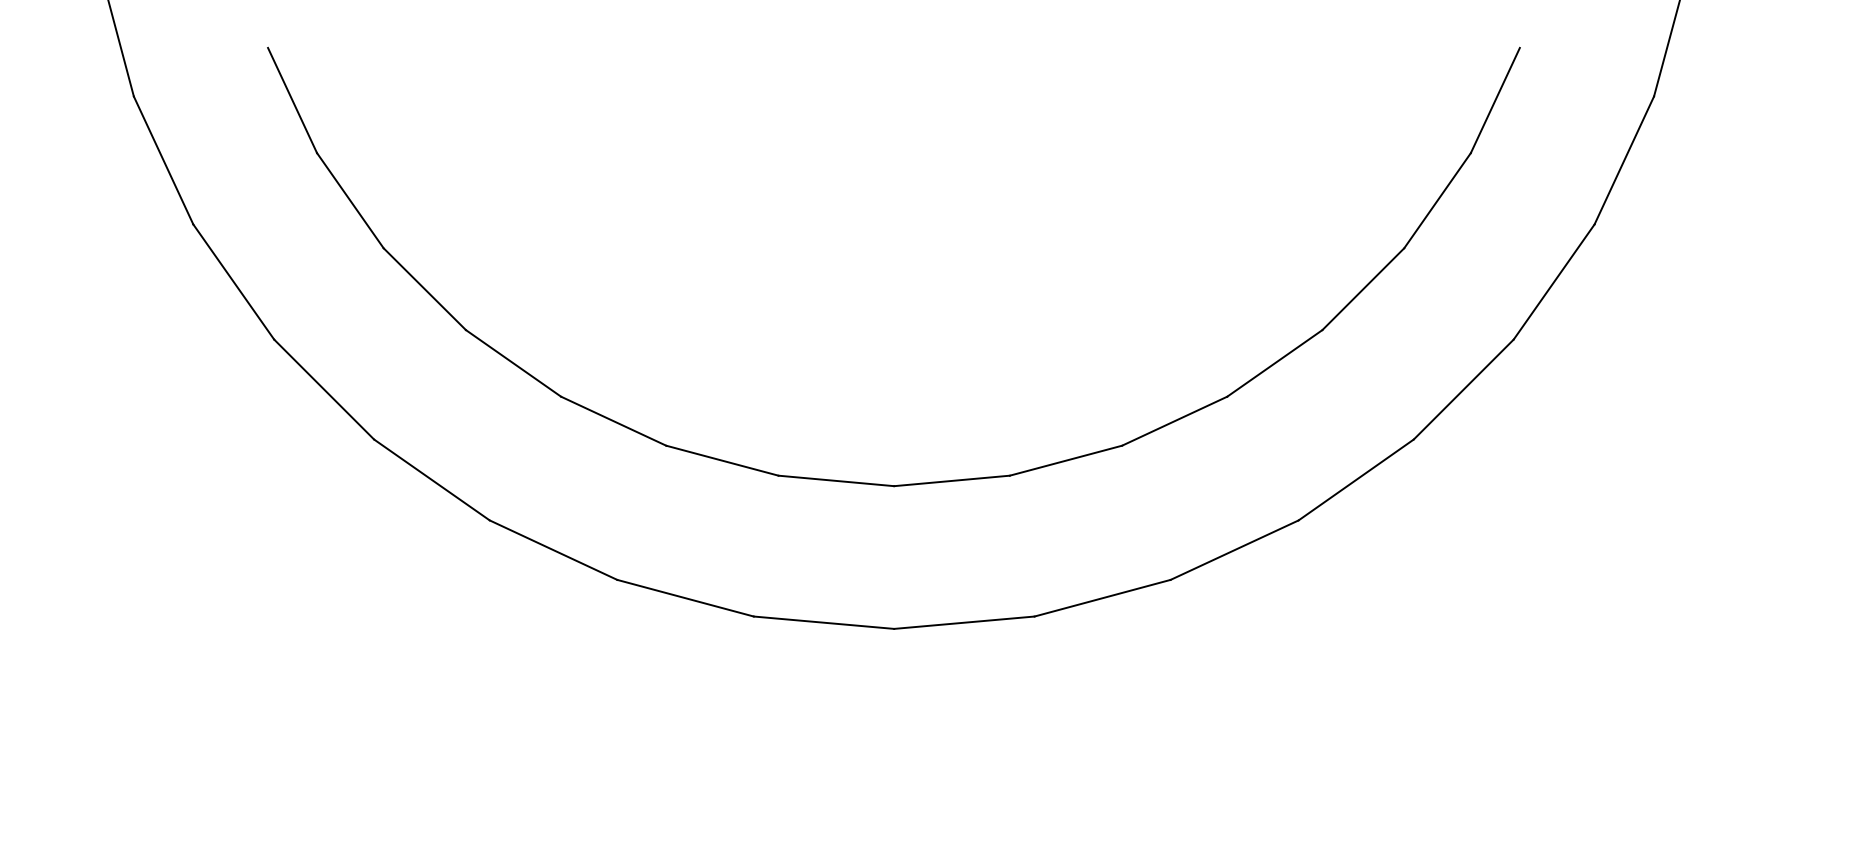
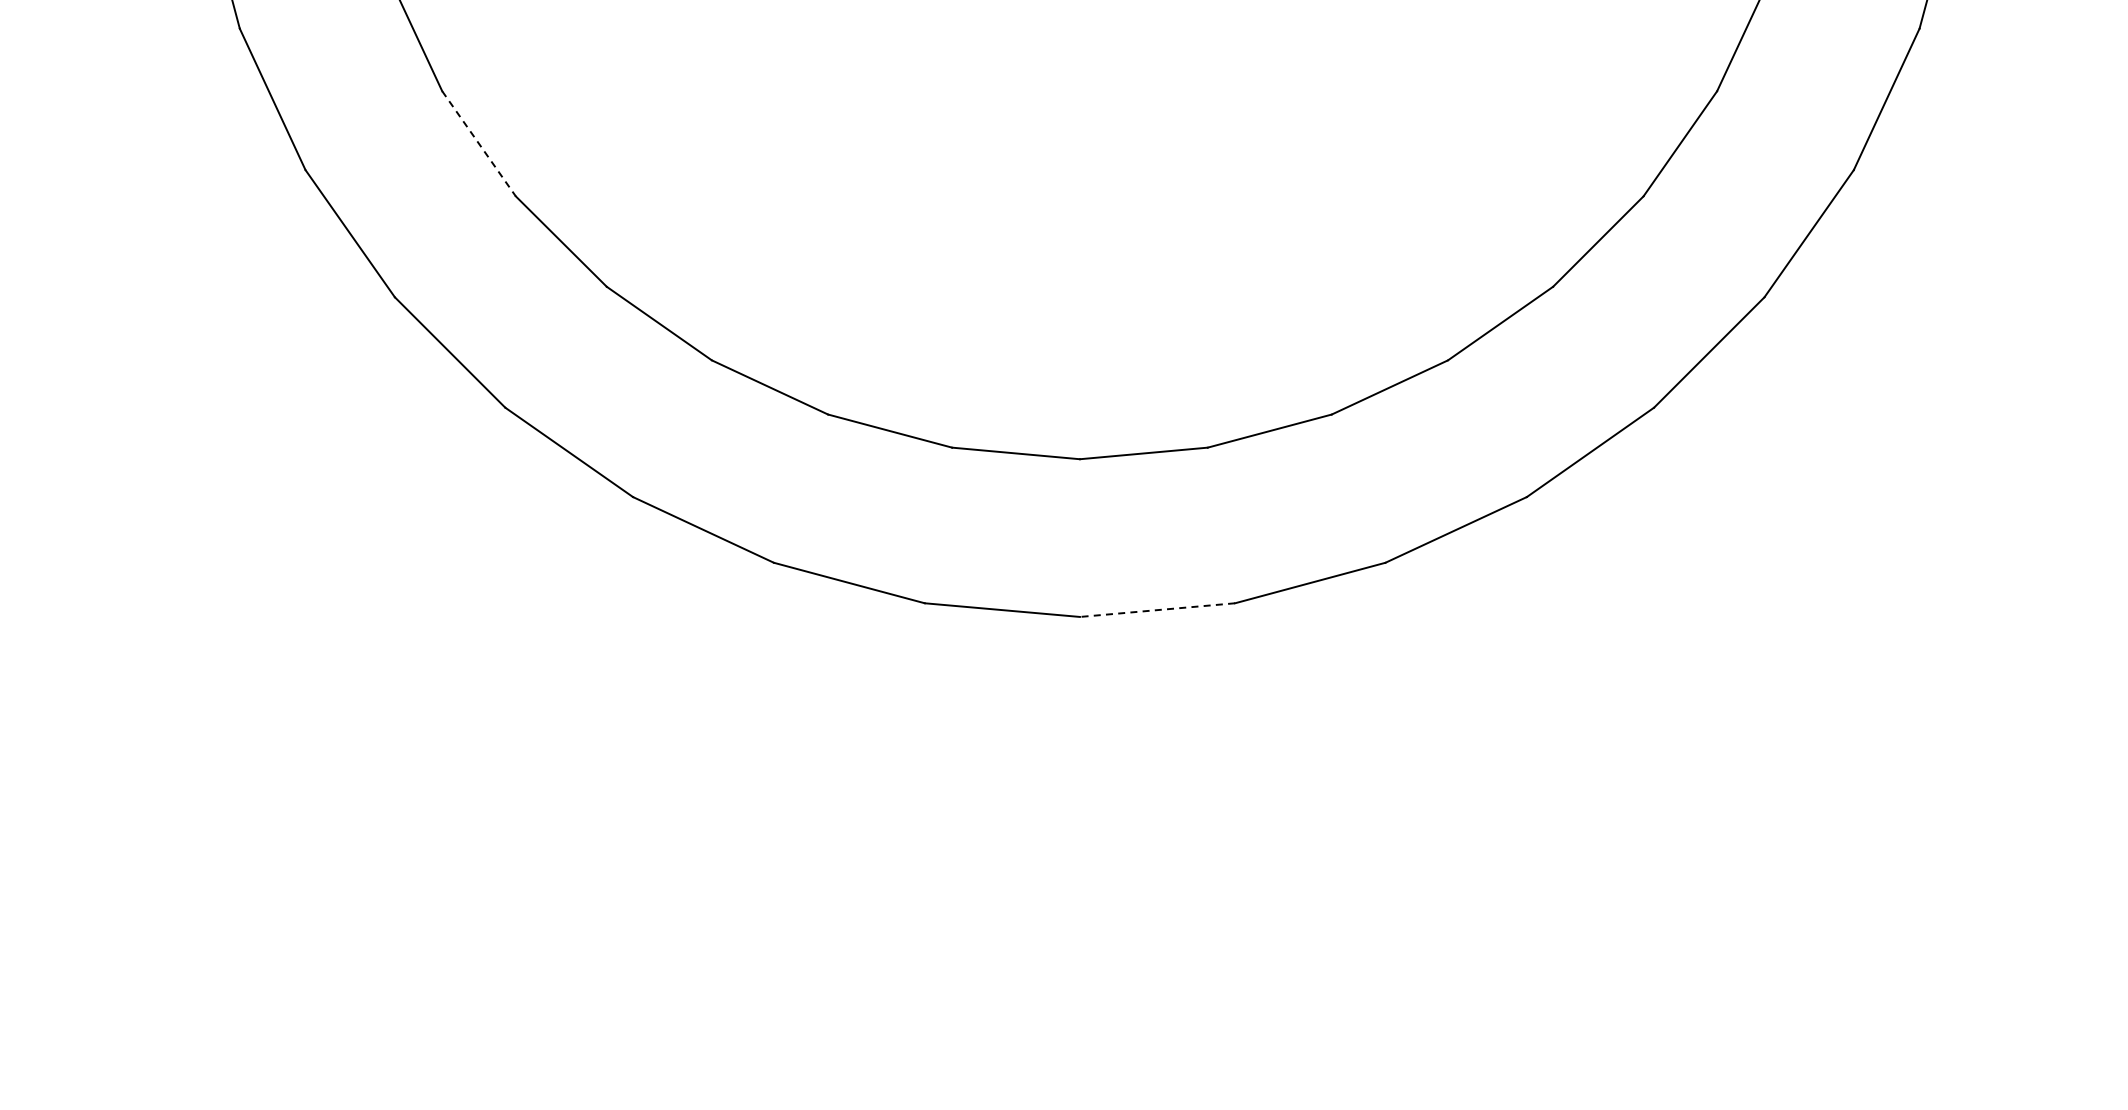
line: (350, 201) -> (479, 144), solid -> dashed
line: (964, 623) -> (1157, 610), solid -> dashed

